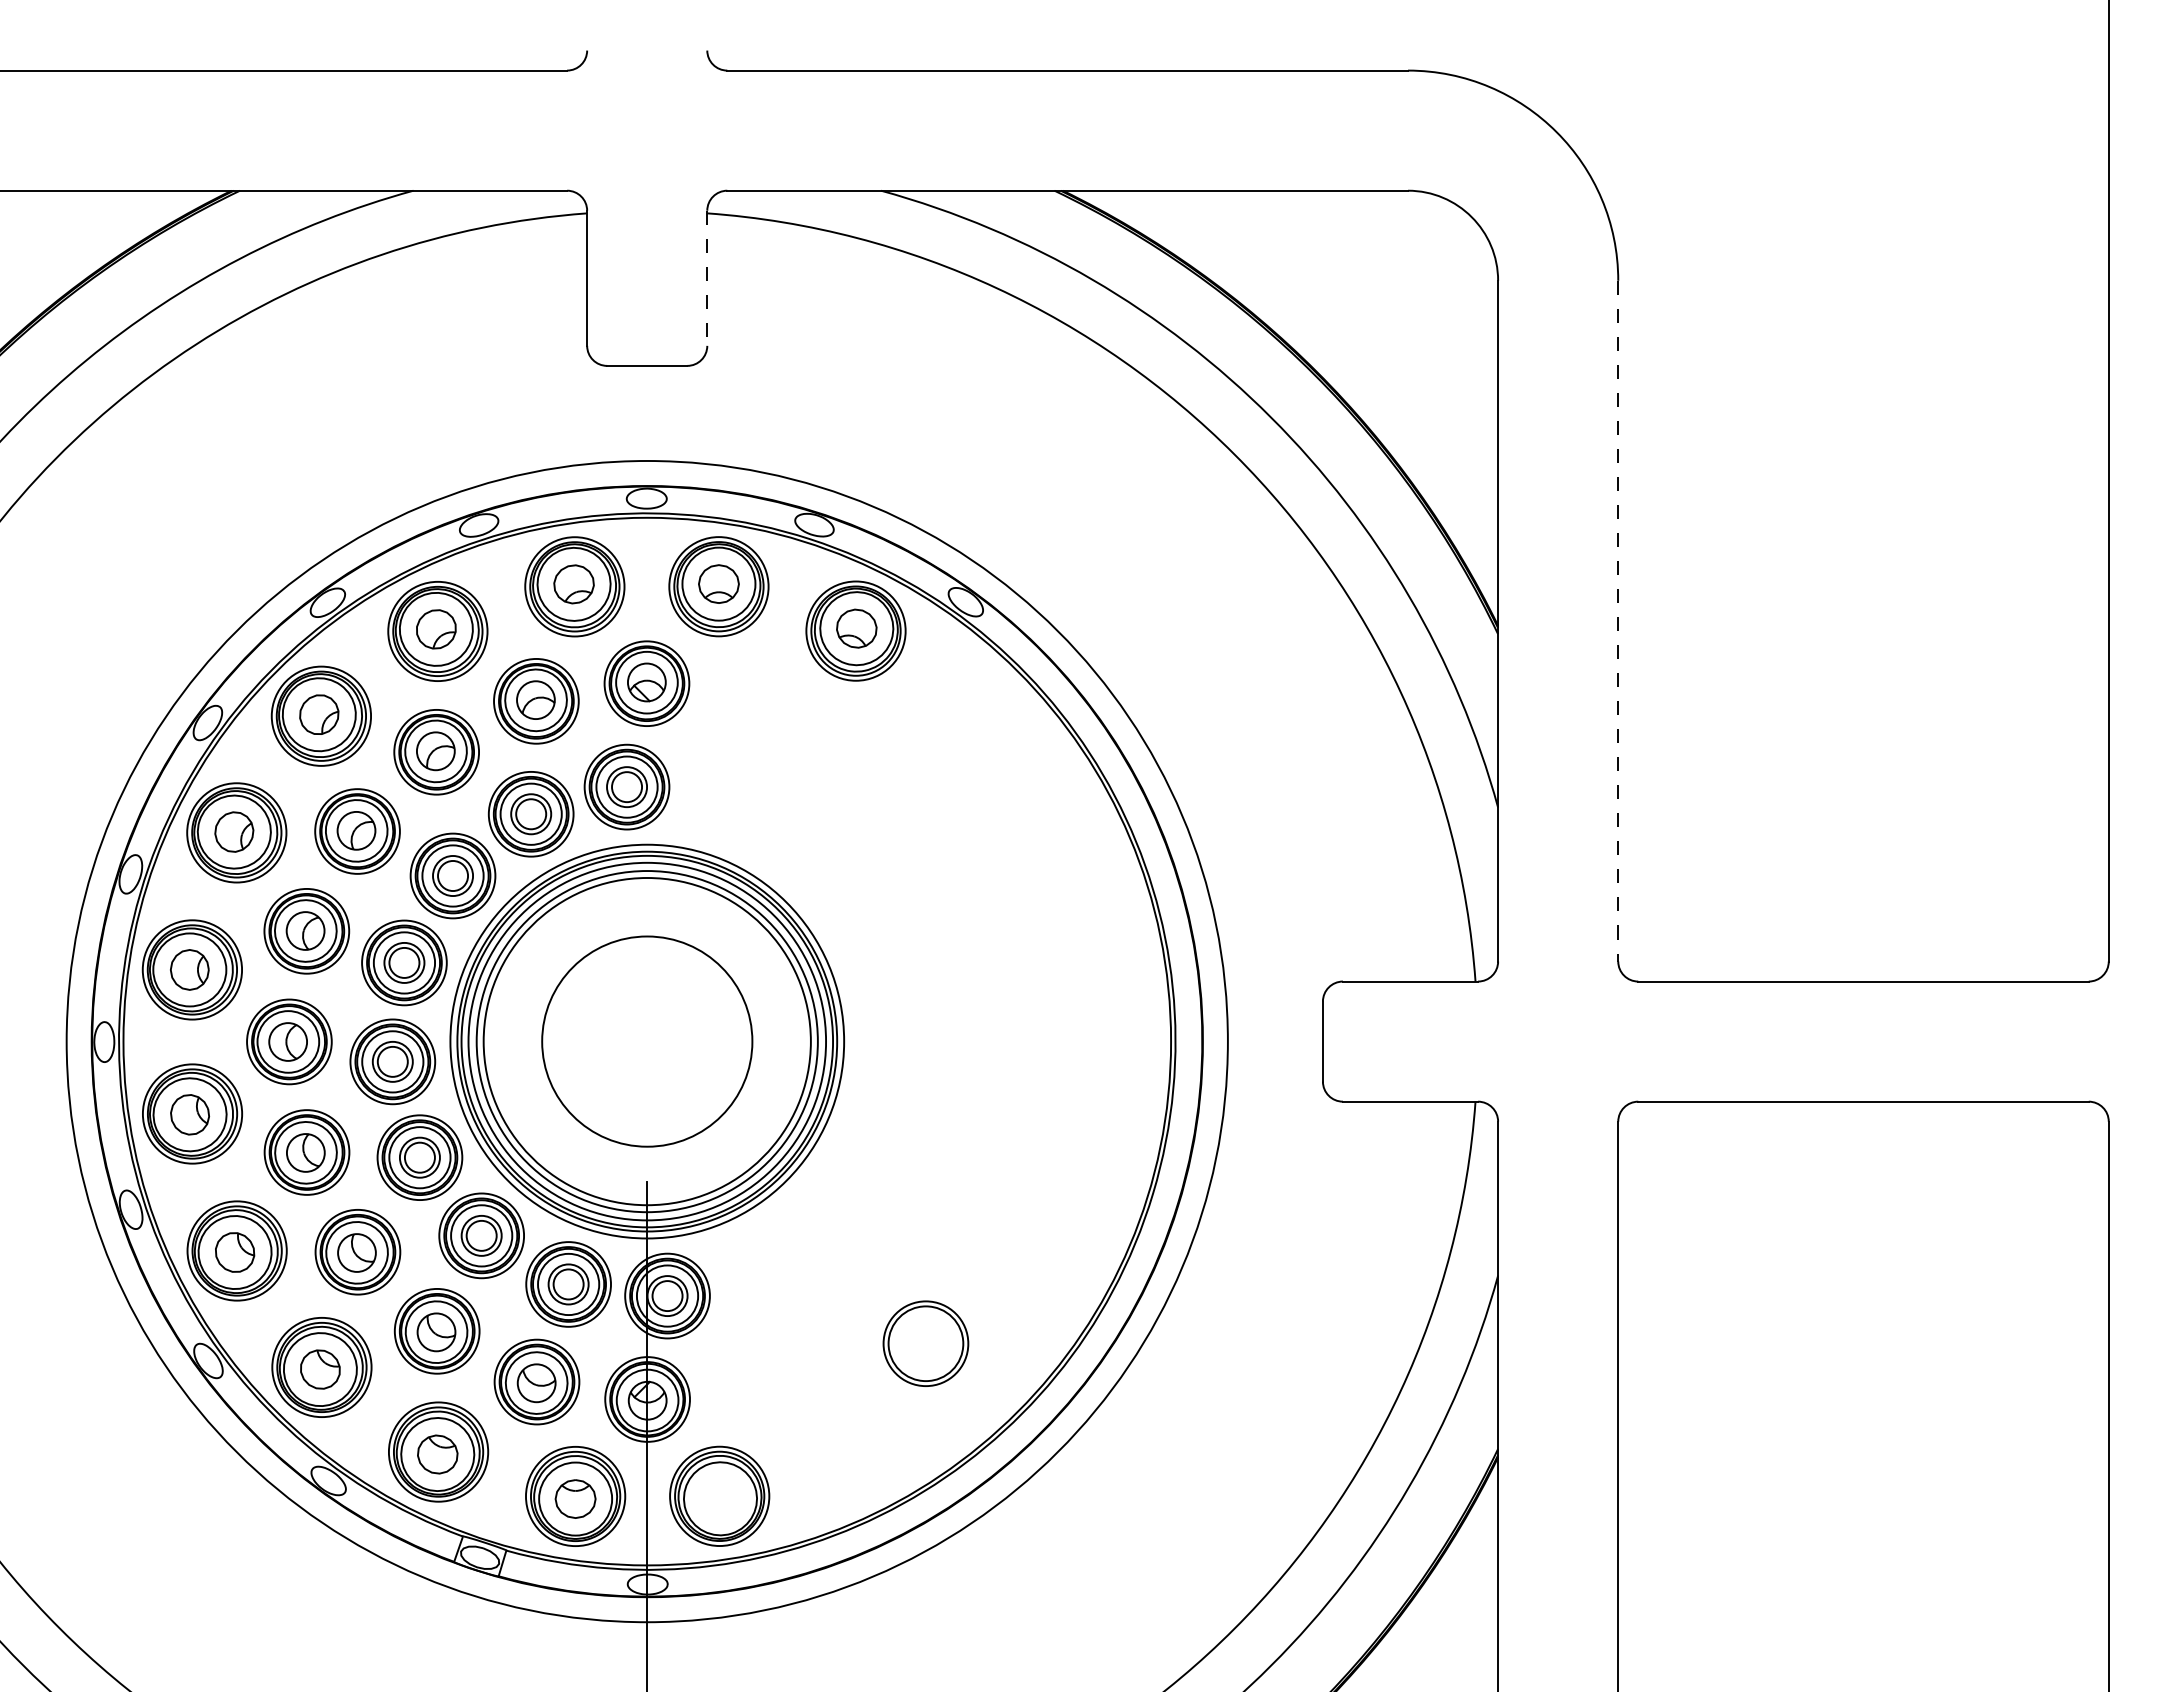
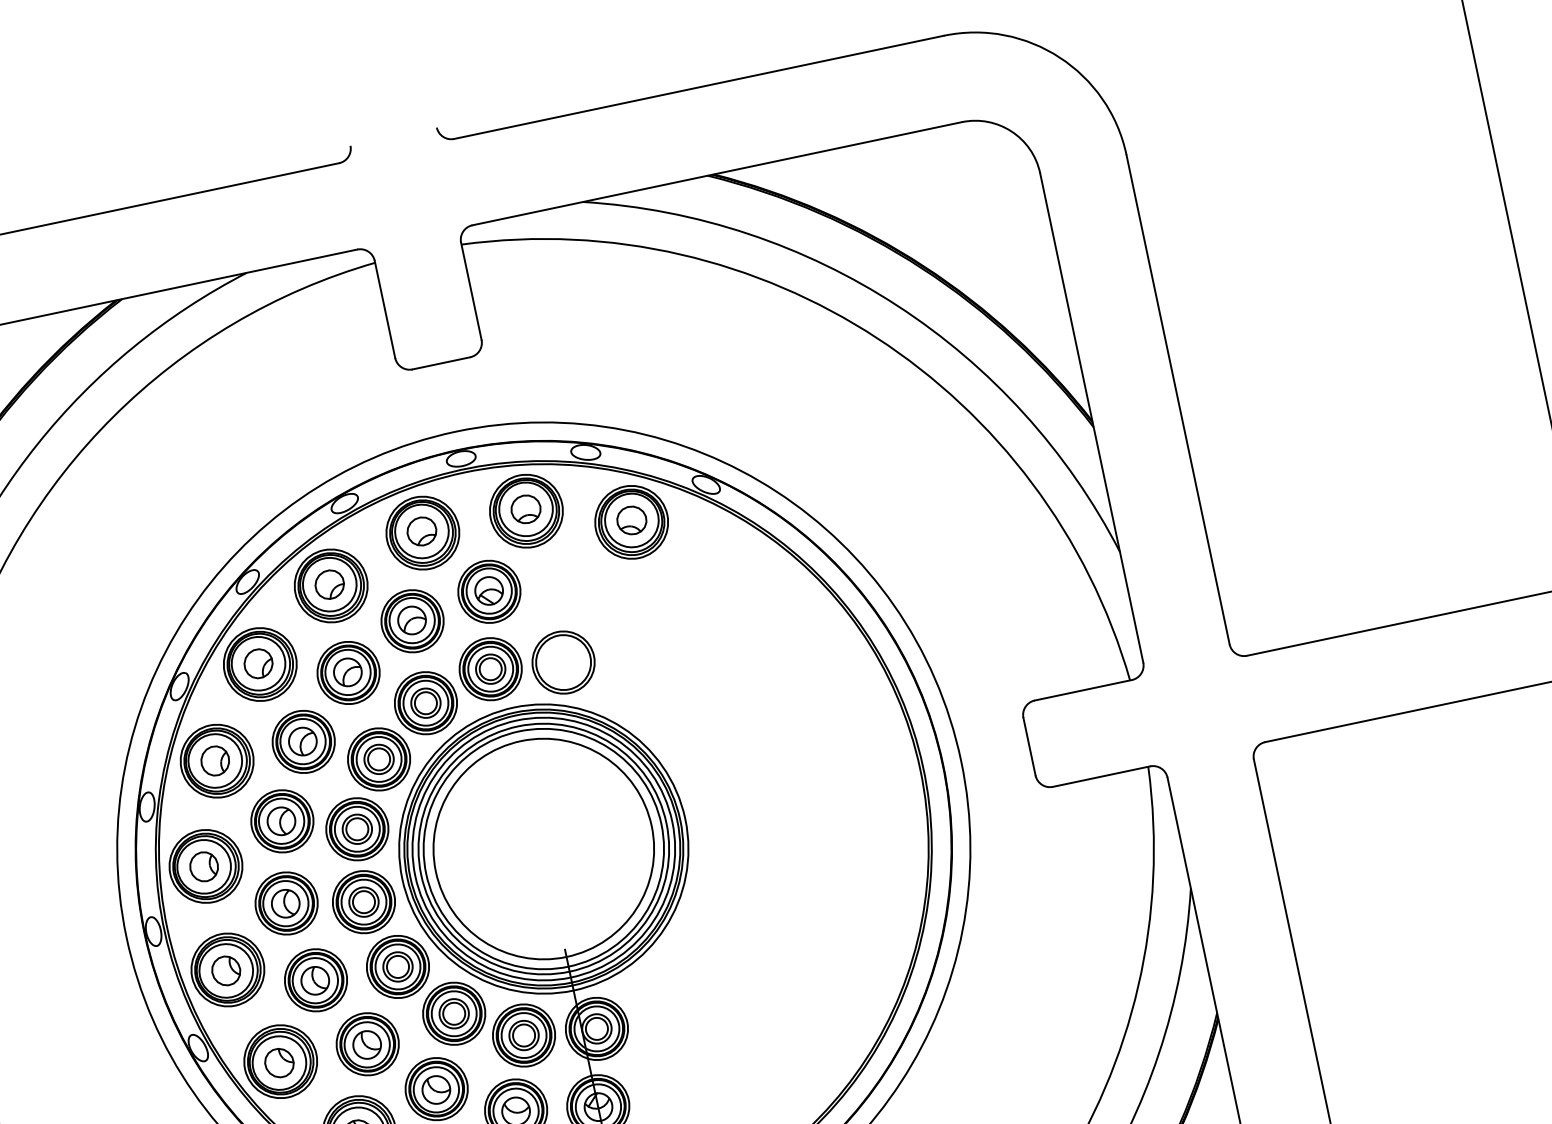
line: (707, 278) -> (471, 291), dashed -> solid
line: (1618, 621) -> (1178, 399), dashed -> solid
circle: (647, 1041) -> (543, 848), size x1.43
part: (925, 1343) -> (563, 662), moved

